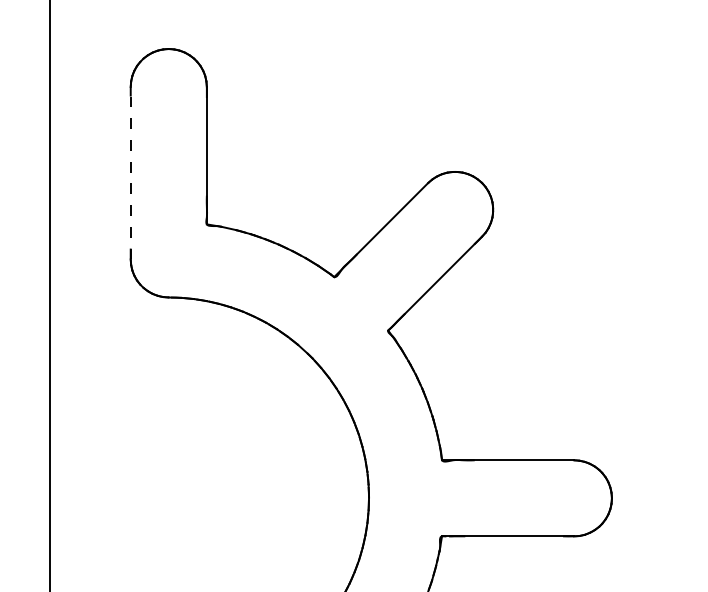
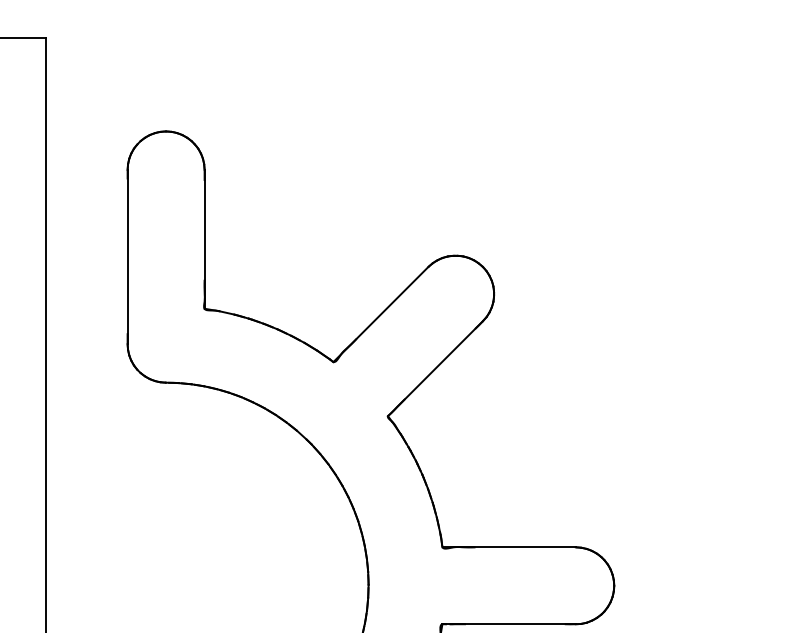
line: (130, 172) -> (127, 256), dashed -> solid

